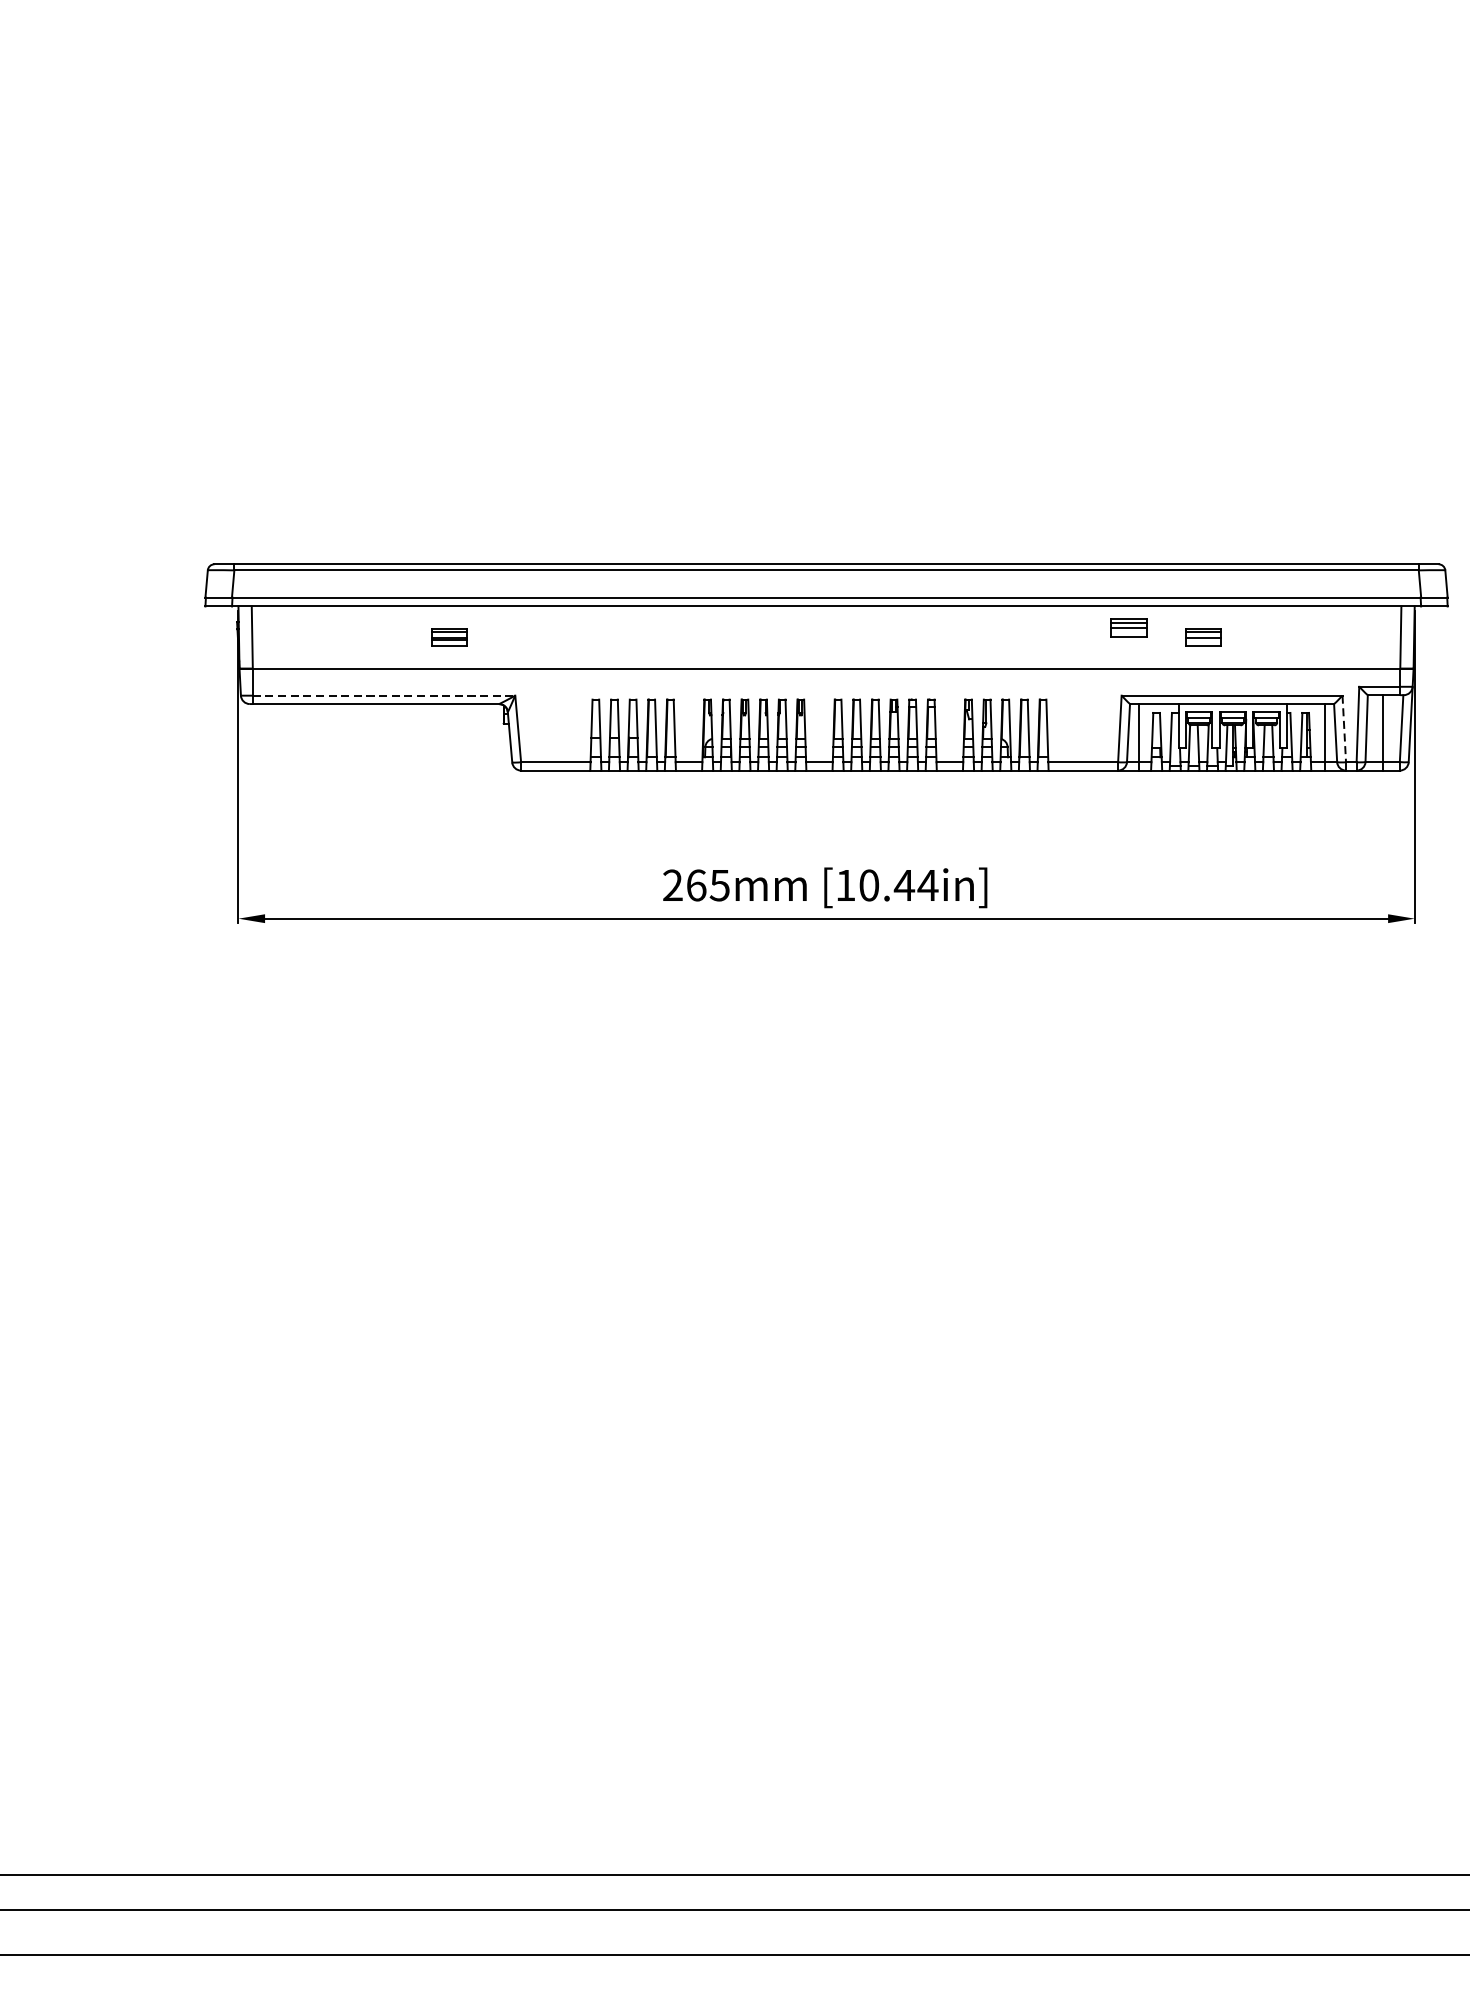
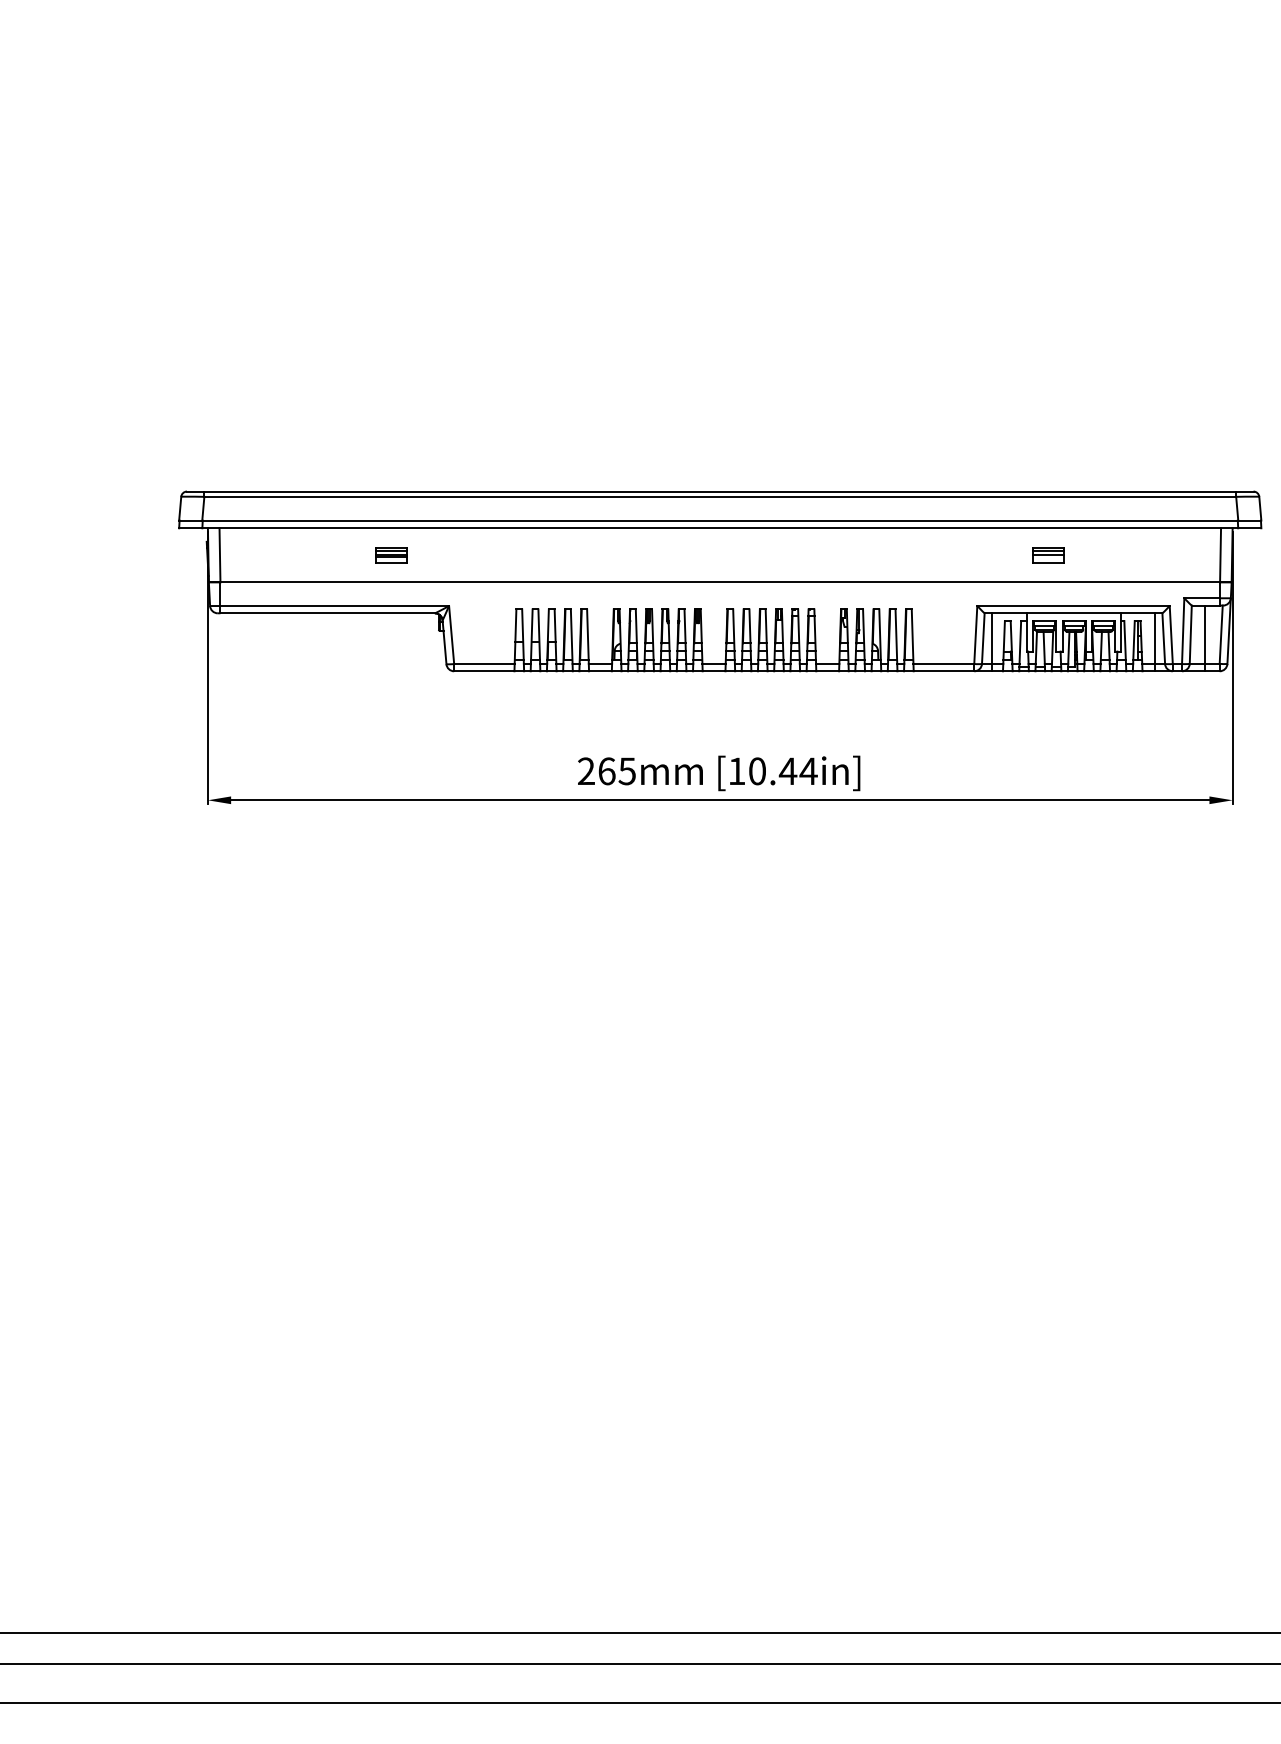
part: (1128, 628) -> (983, 547), removed
line: (384, 696) -> (335, 606), dashed -> solid
line: (1344, 729) -> (1171, 635), dashed -> solid

